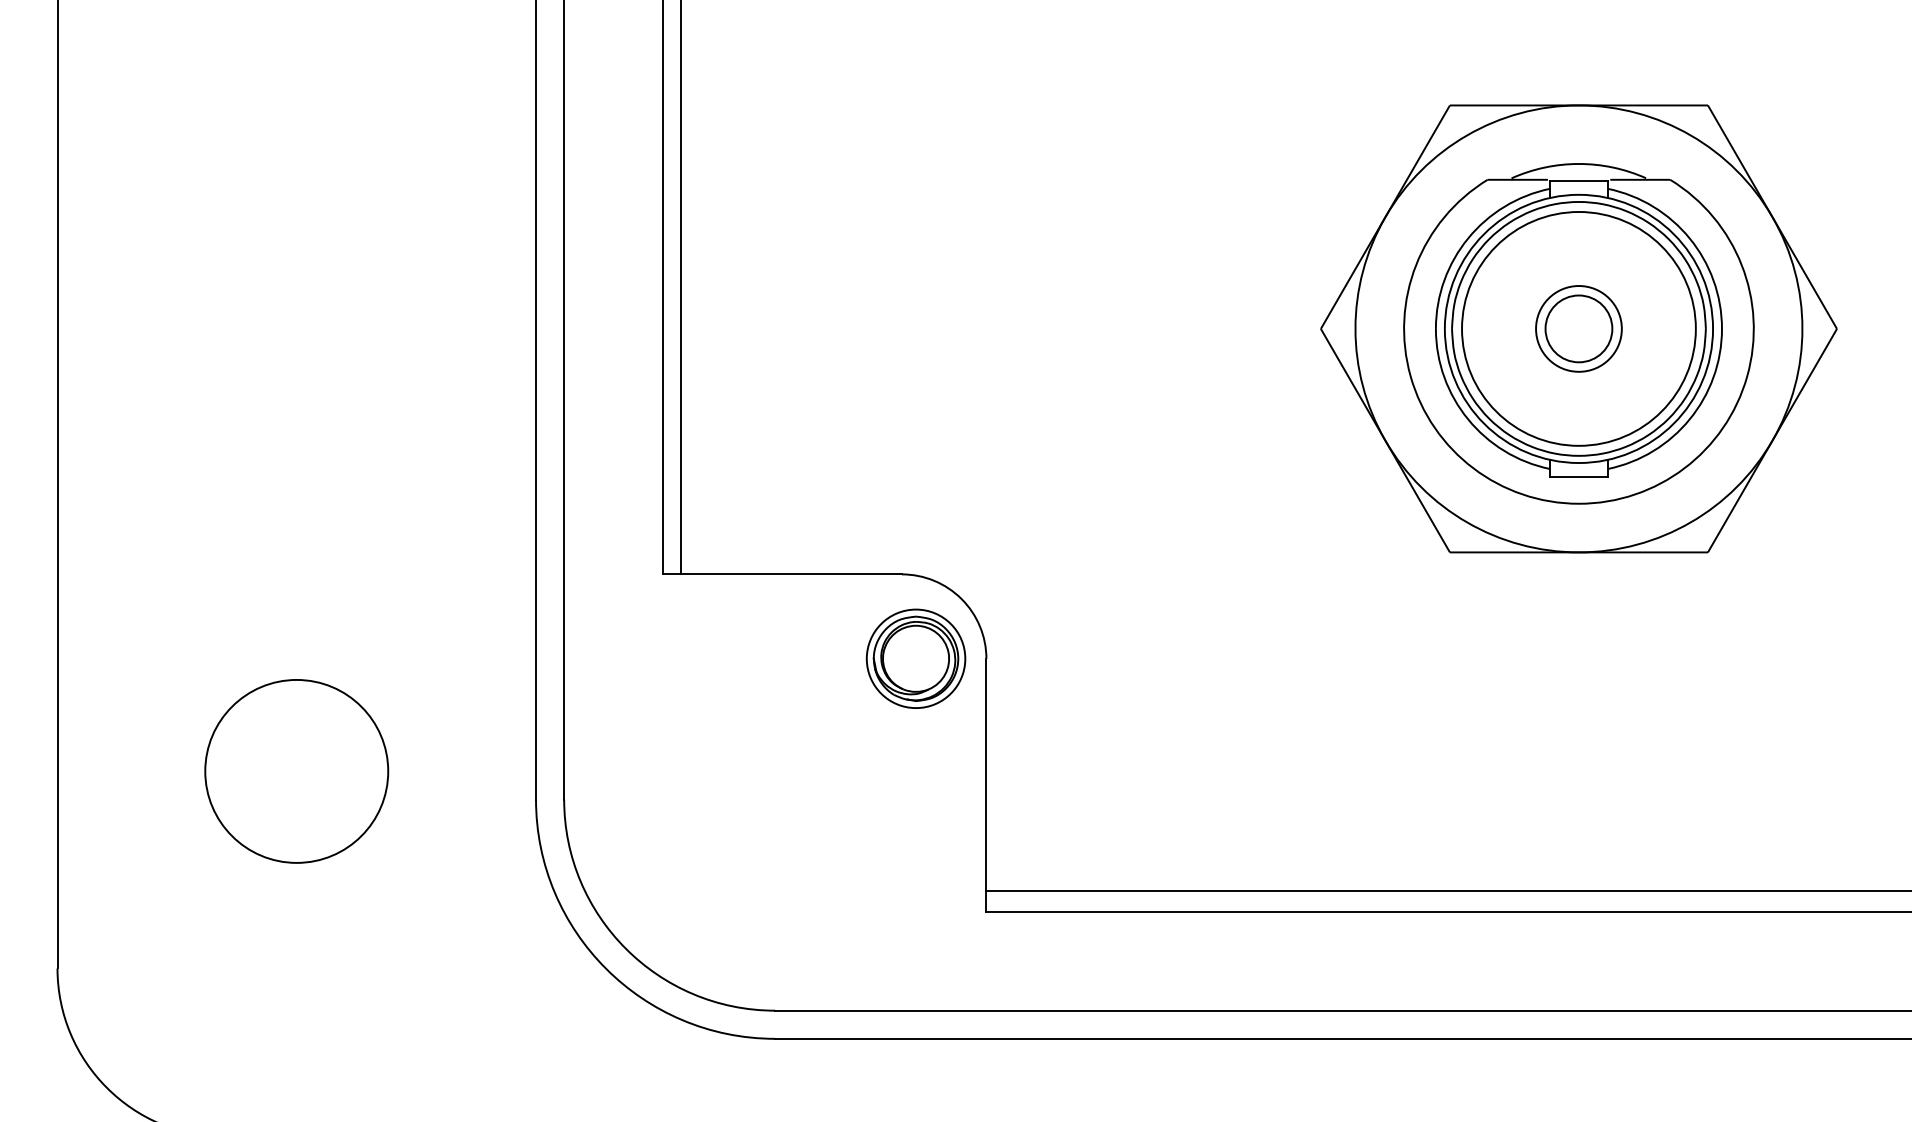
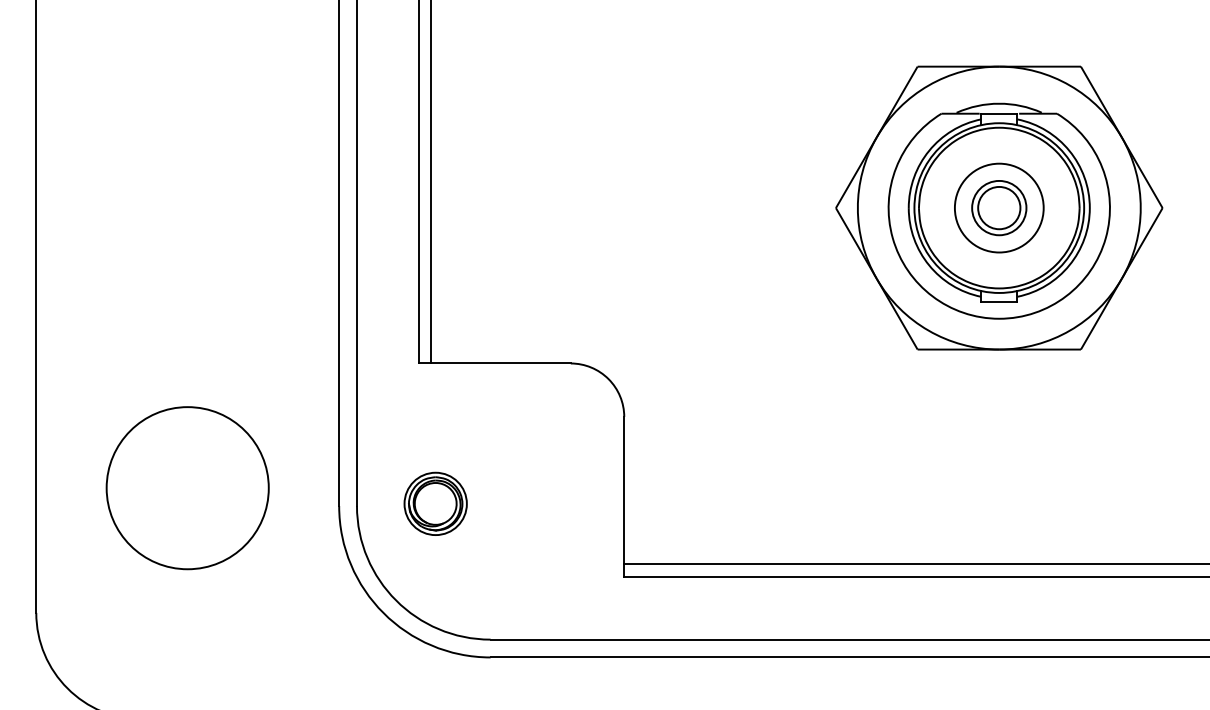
circle: (1579, 329) -> (999, 208), size x0.6
part: (915, 658) -> (435, 503), moved
circle: (296, 771) -> (187, 488), size x1.4

